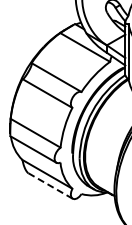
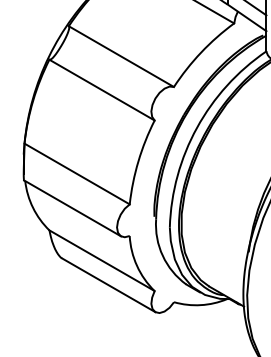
line: (50, 186) -> (108, 286), dashed -> solid

